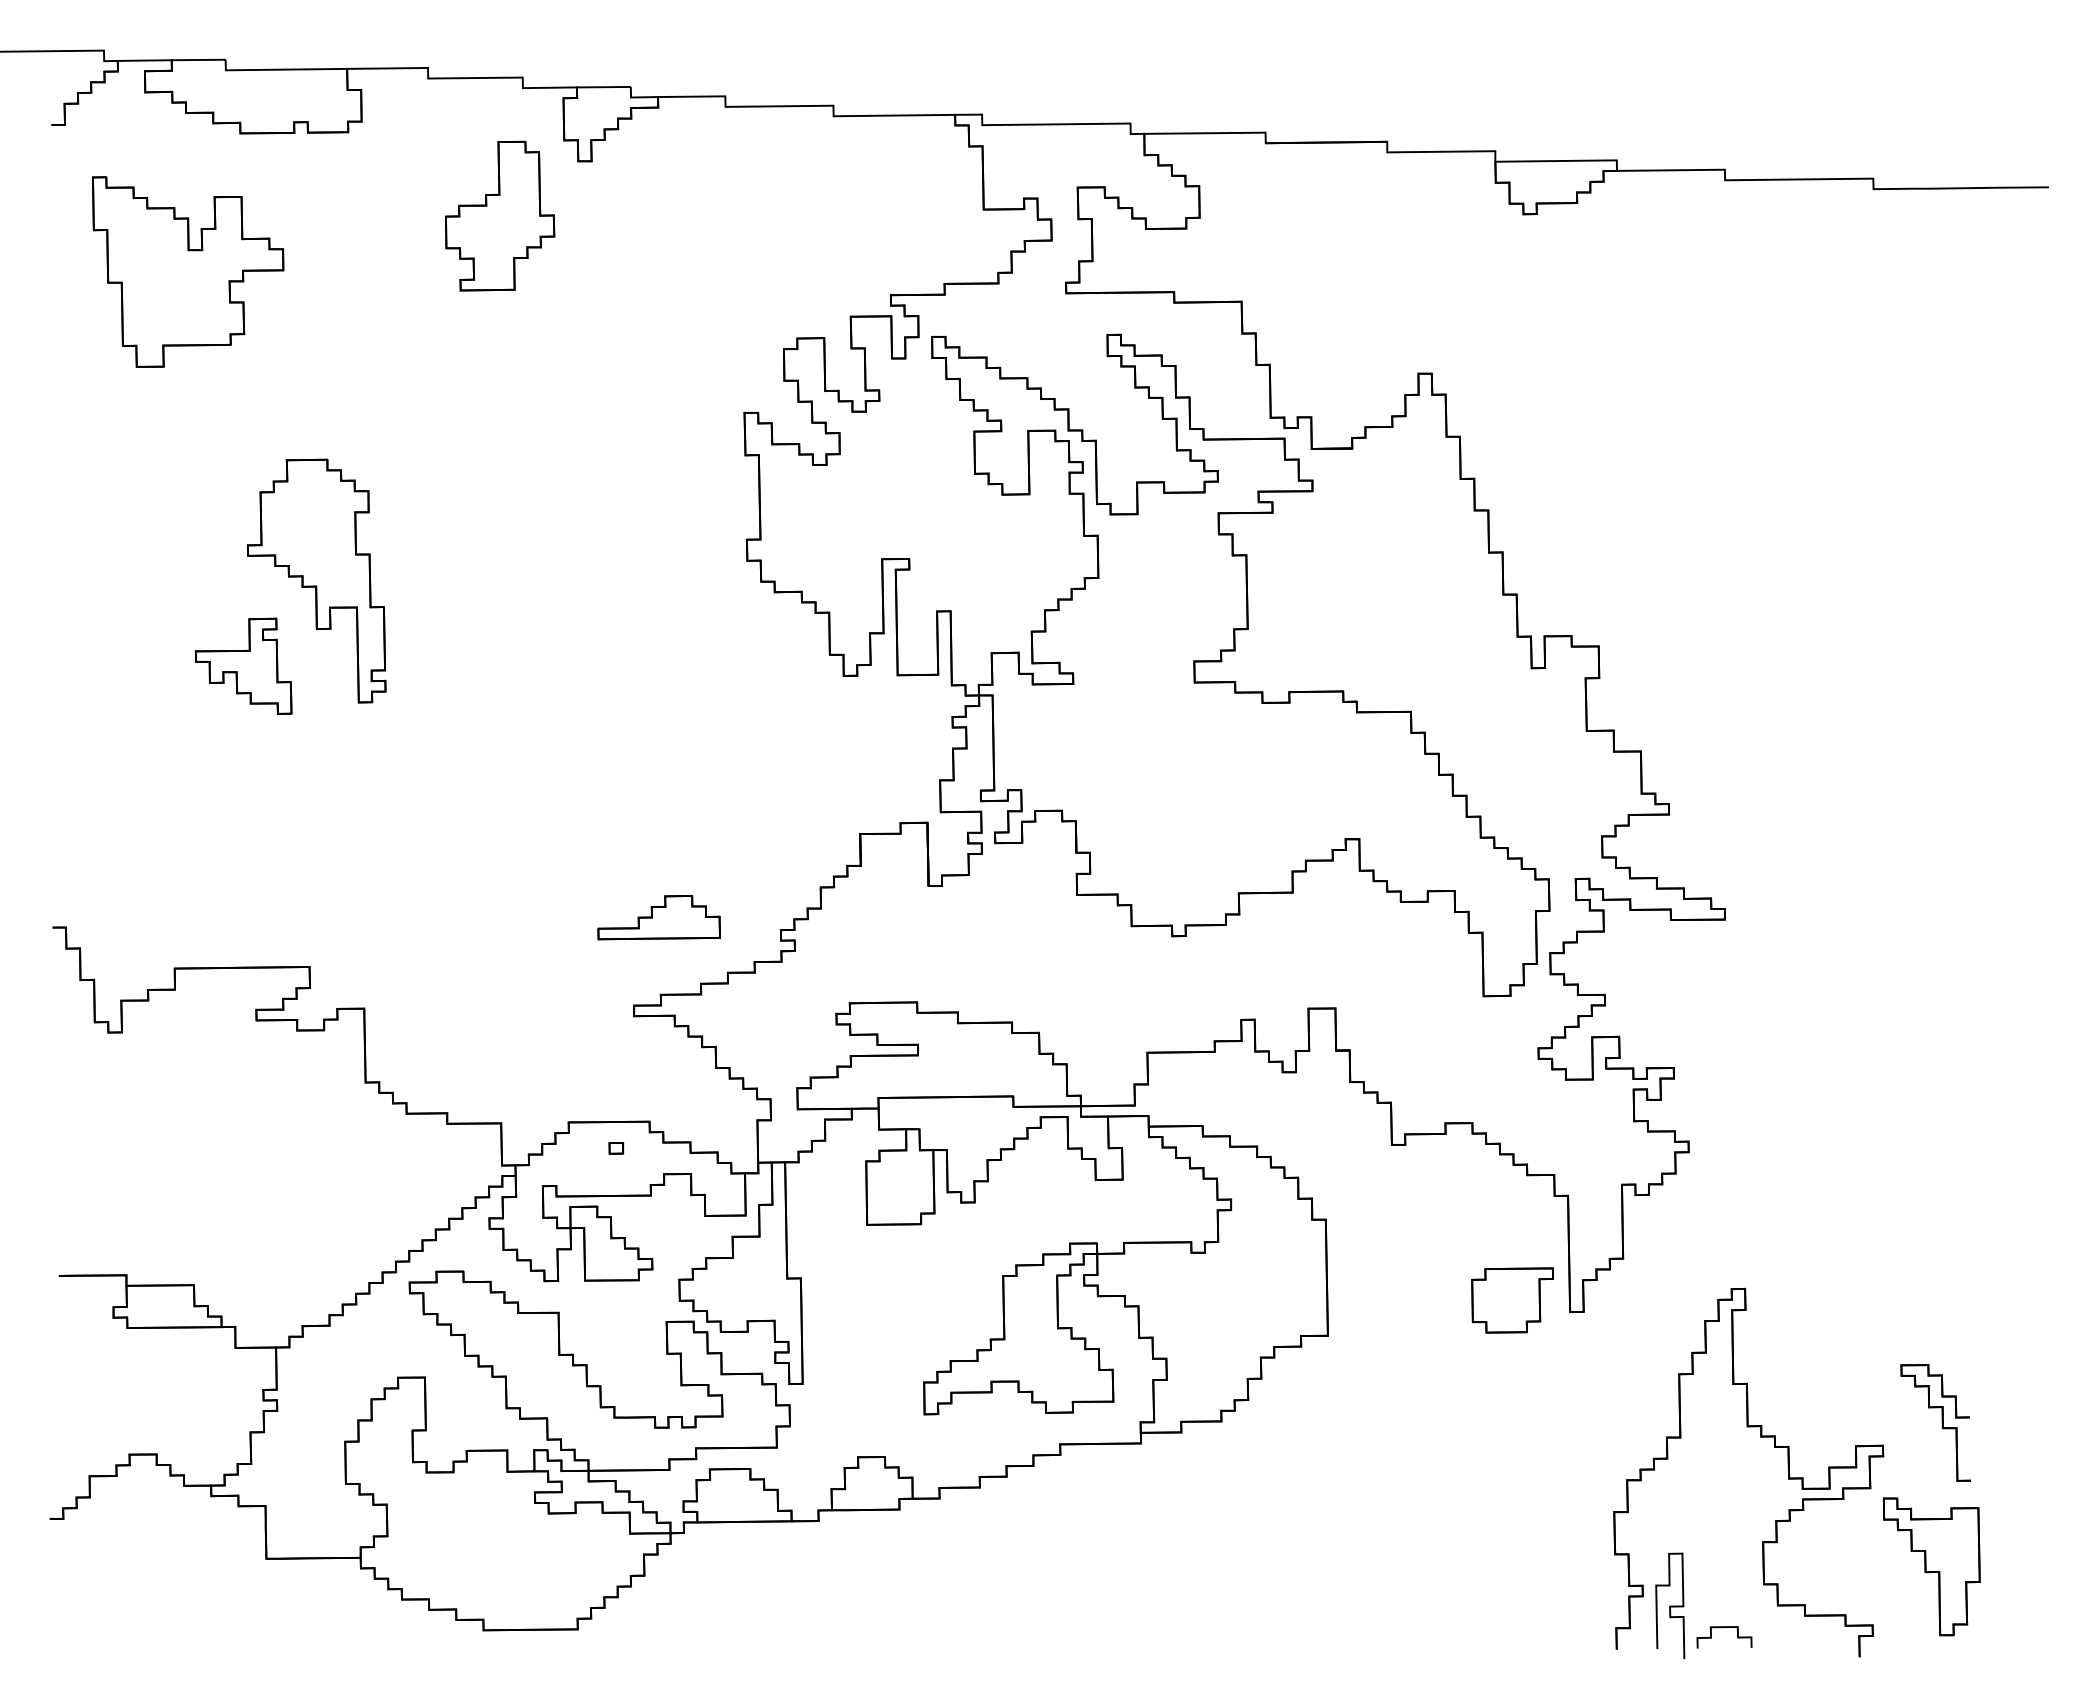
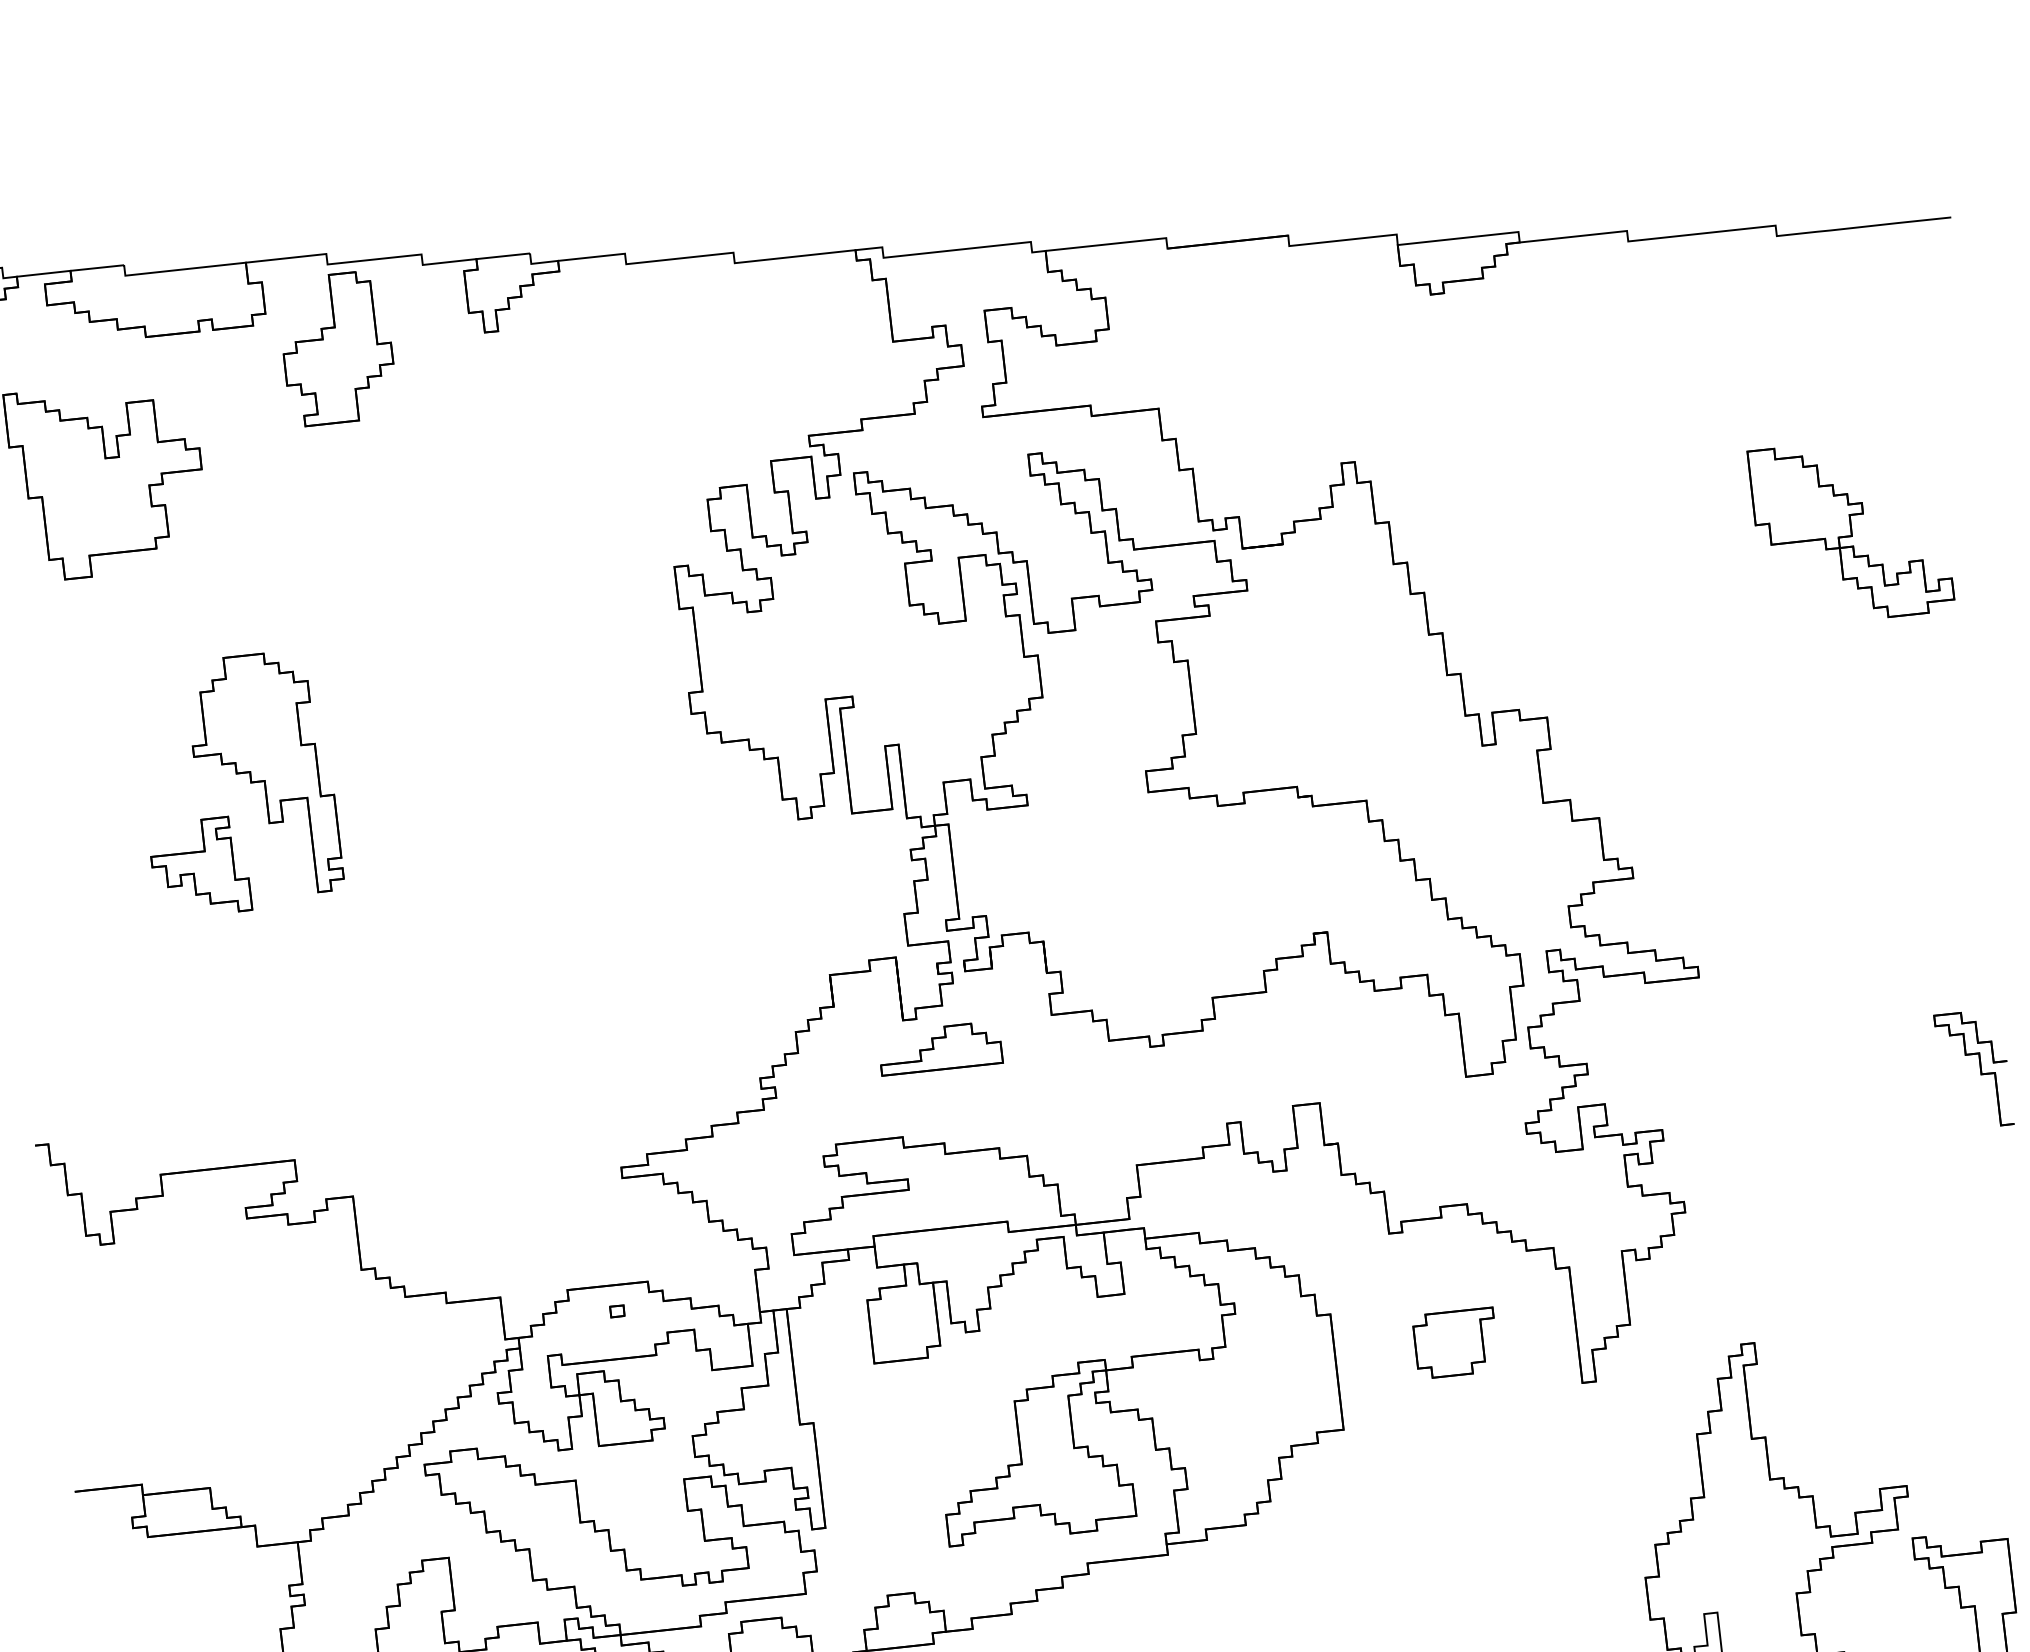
part: (500, 215) -> (337, 347), moved
part: (1919, 489) -> (1851, 530), added
part: (658, 917) -> (939, 1048), moved
part: (1512, 1300) -> (1455, 1343), moved
part: (1935, 1422) -> (1973, 1069), moved

